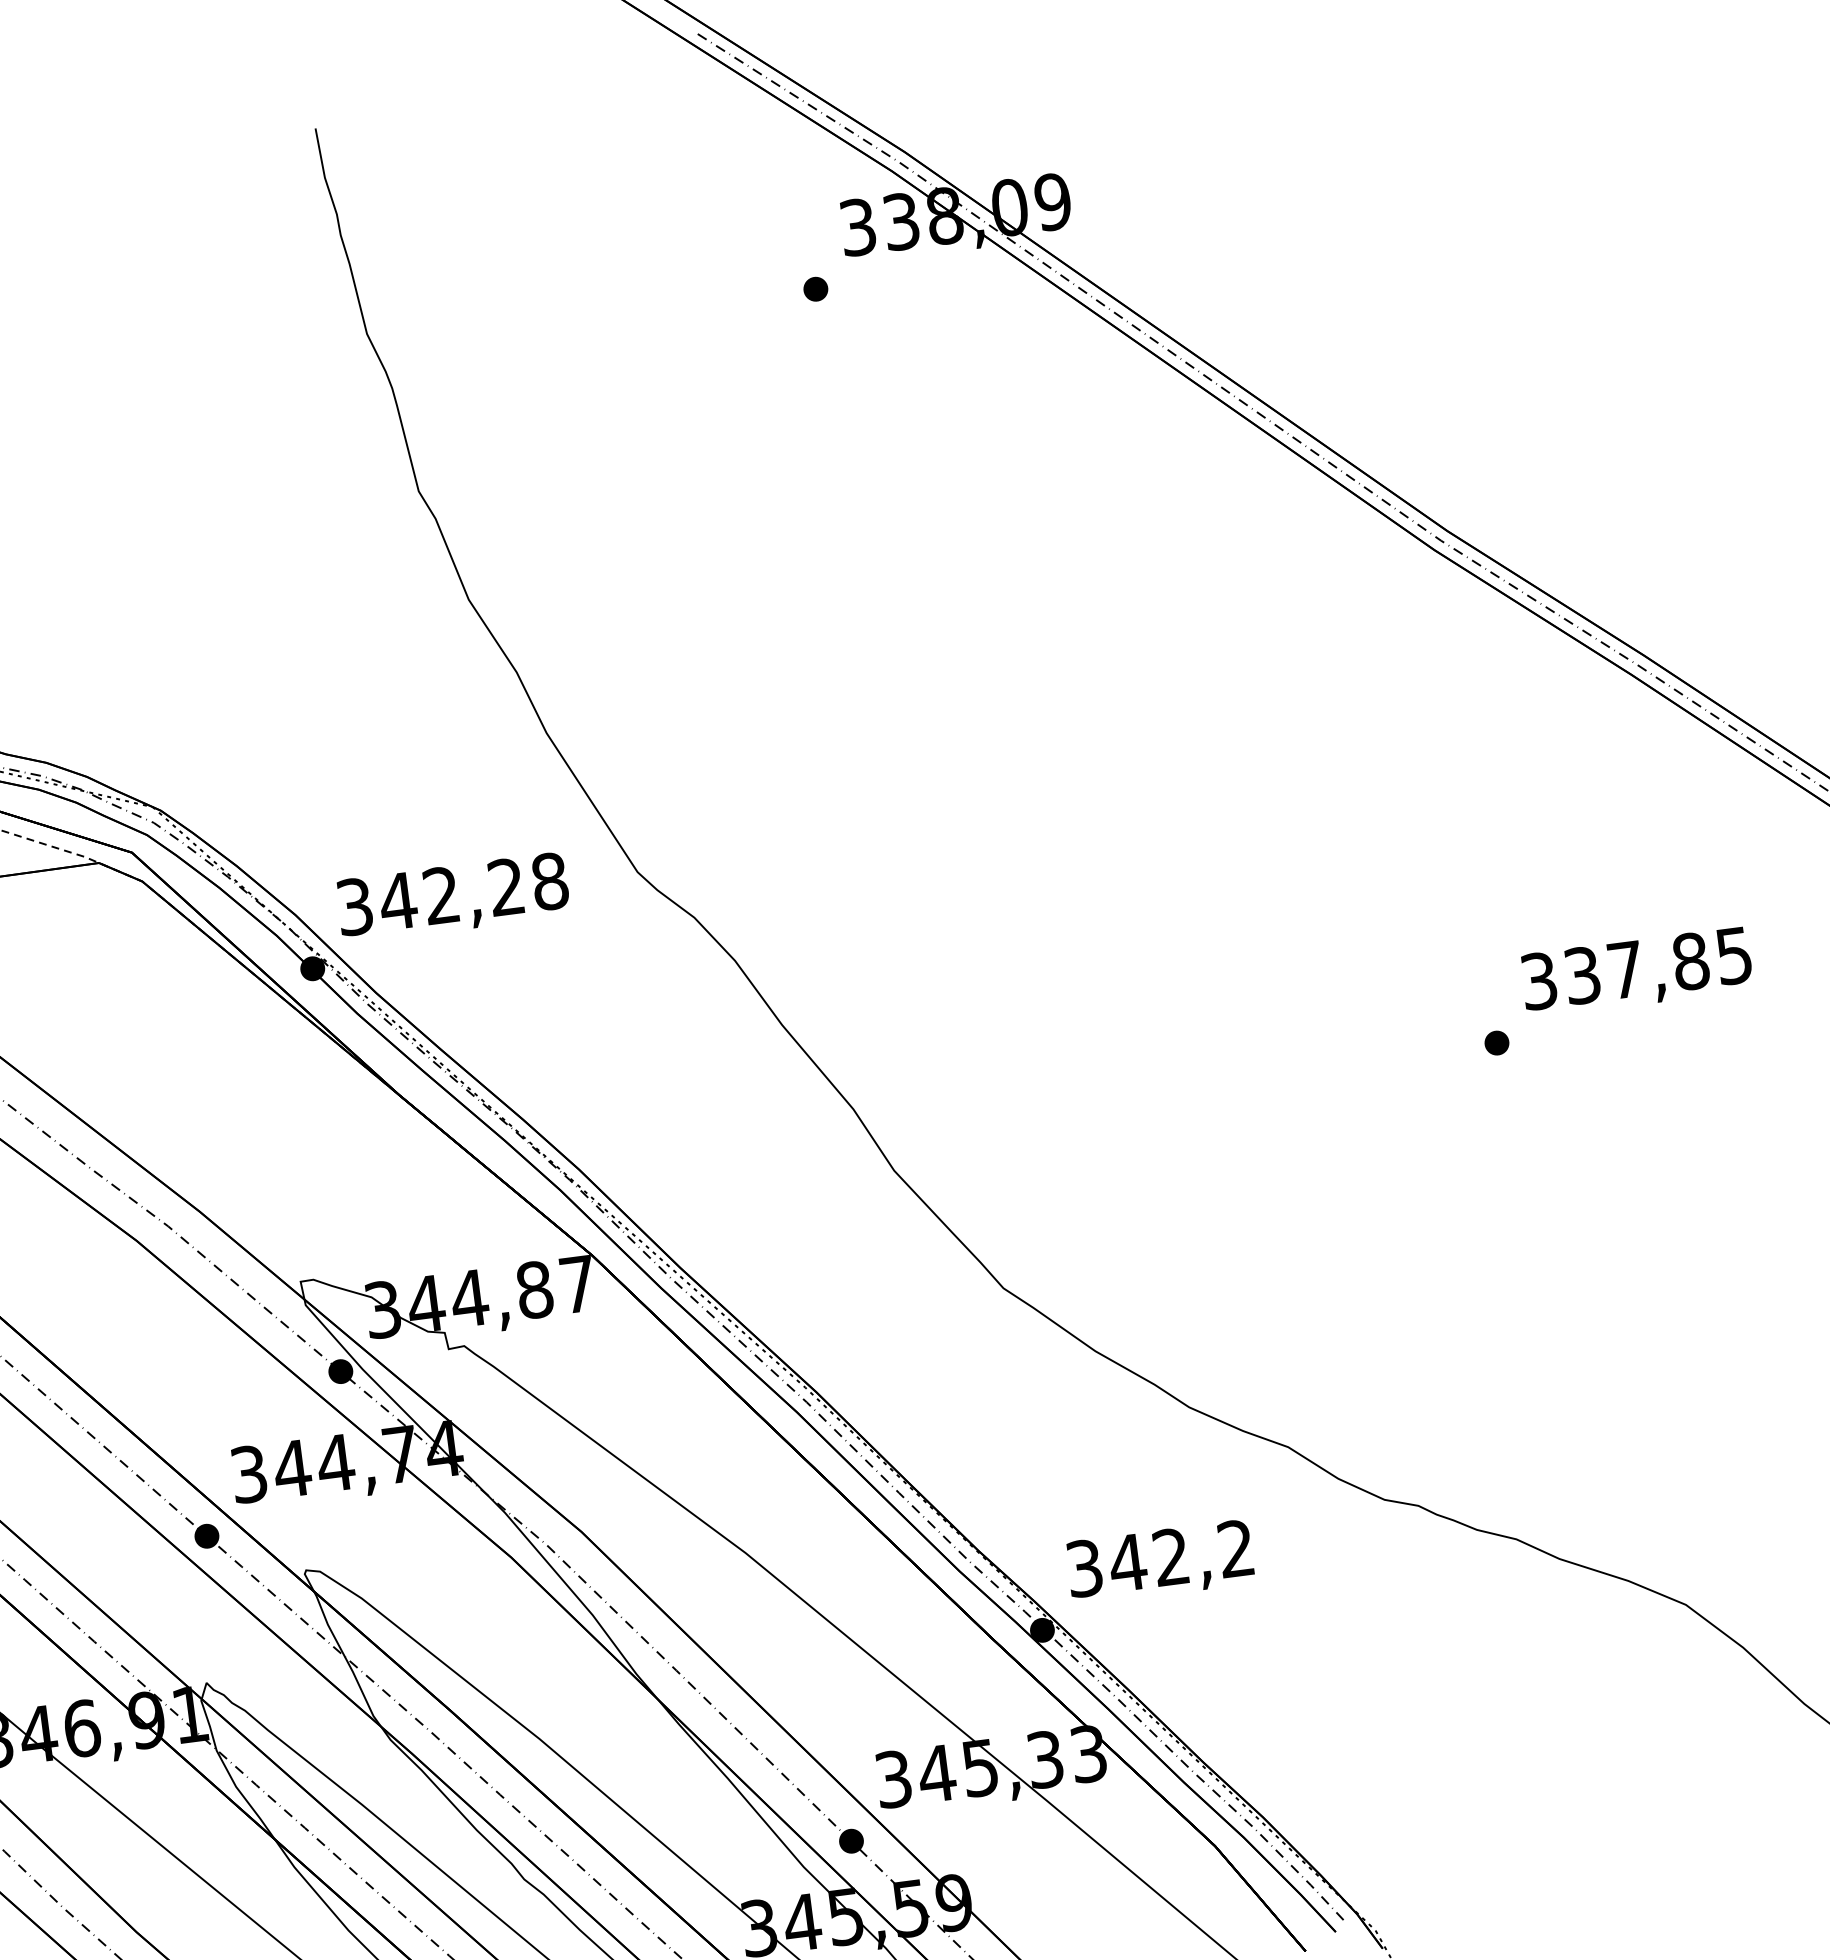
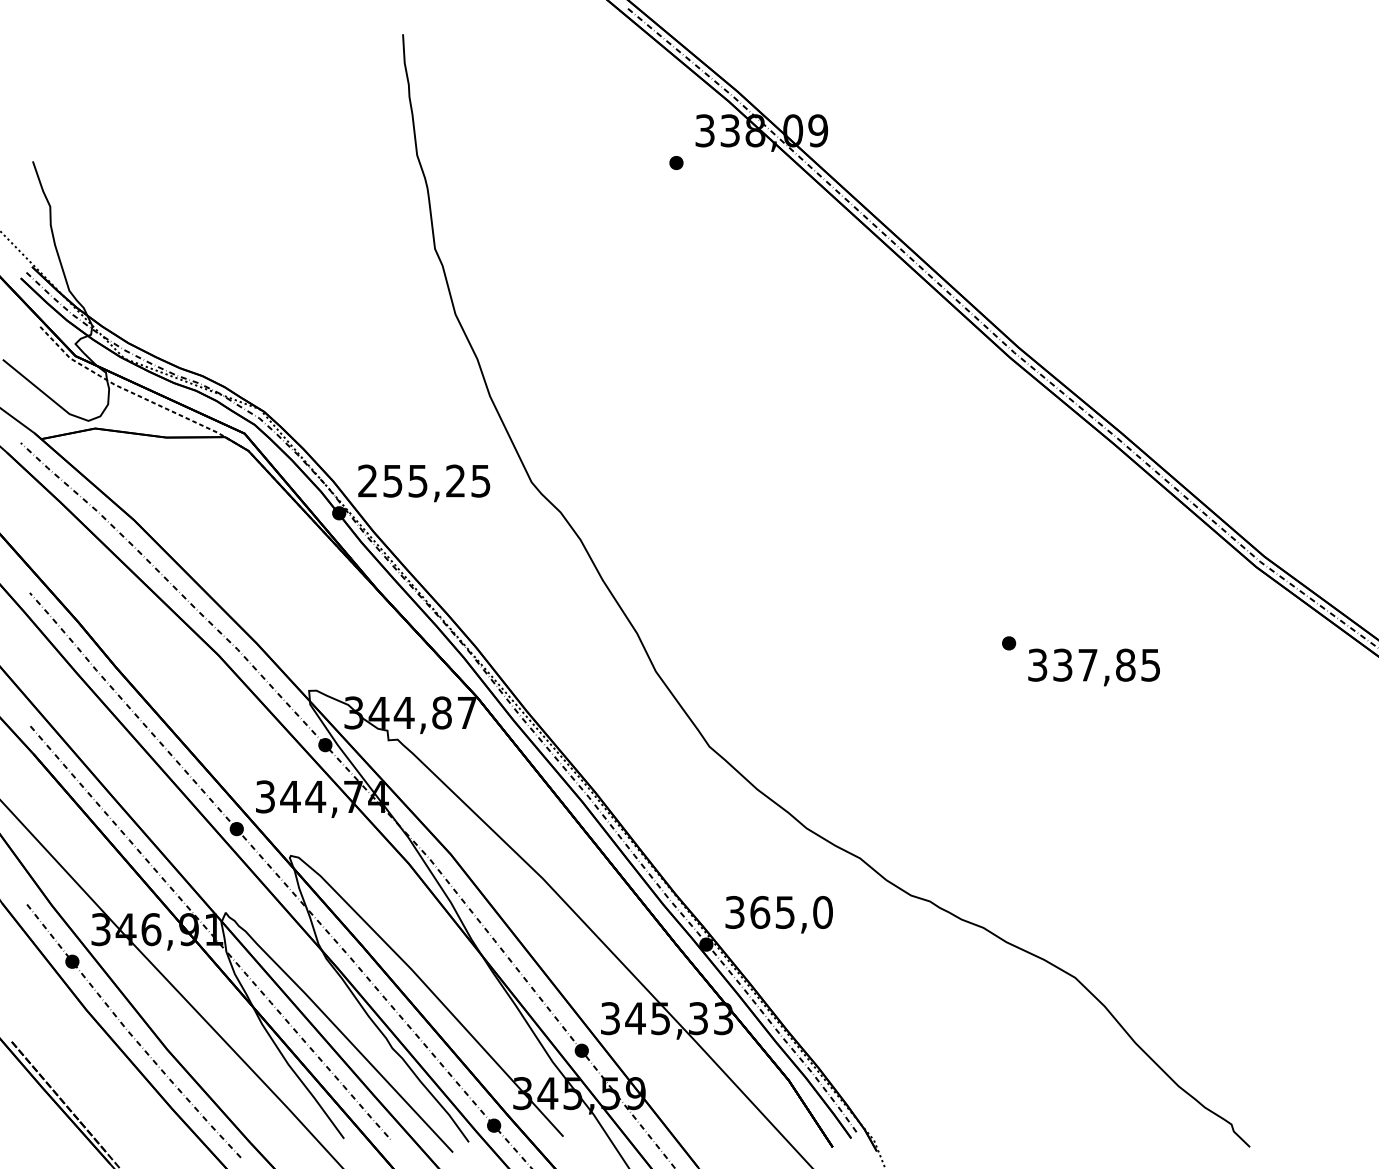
text: (452, 893) -> (424, 480), 342,28 -> 255,25
text: (1635, 972) -> (1093, 667), moved
text: (1180, 1556) -> (790, 912), 342,2 -> 365,0

